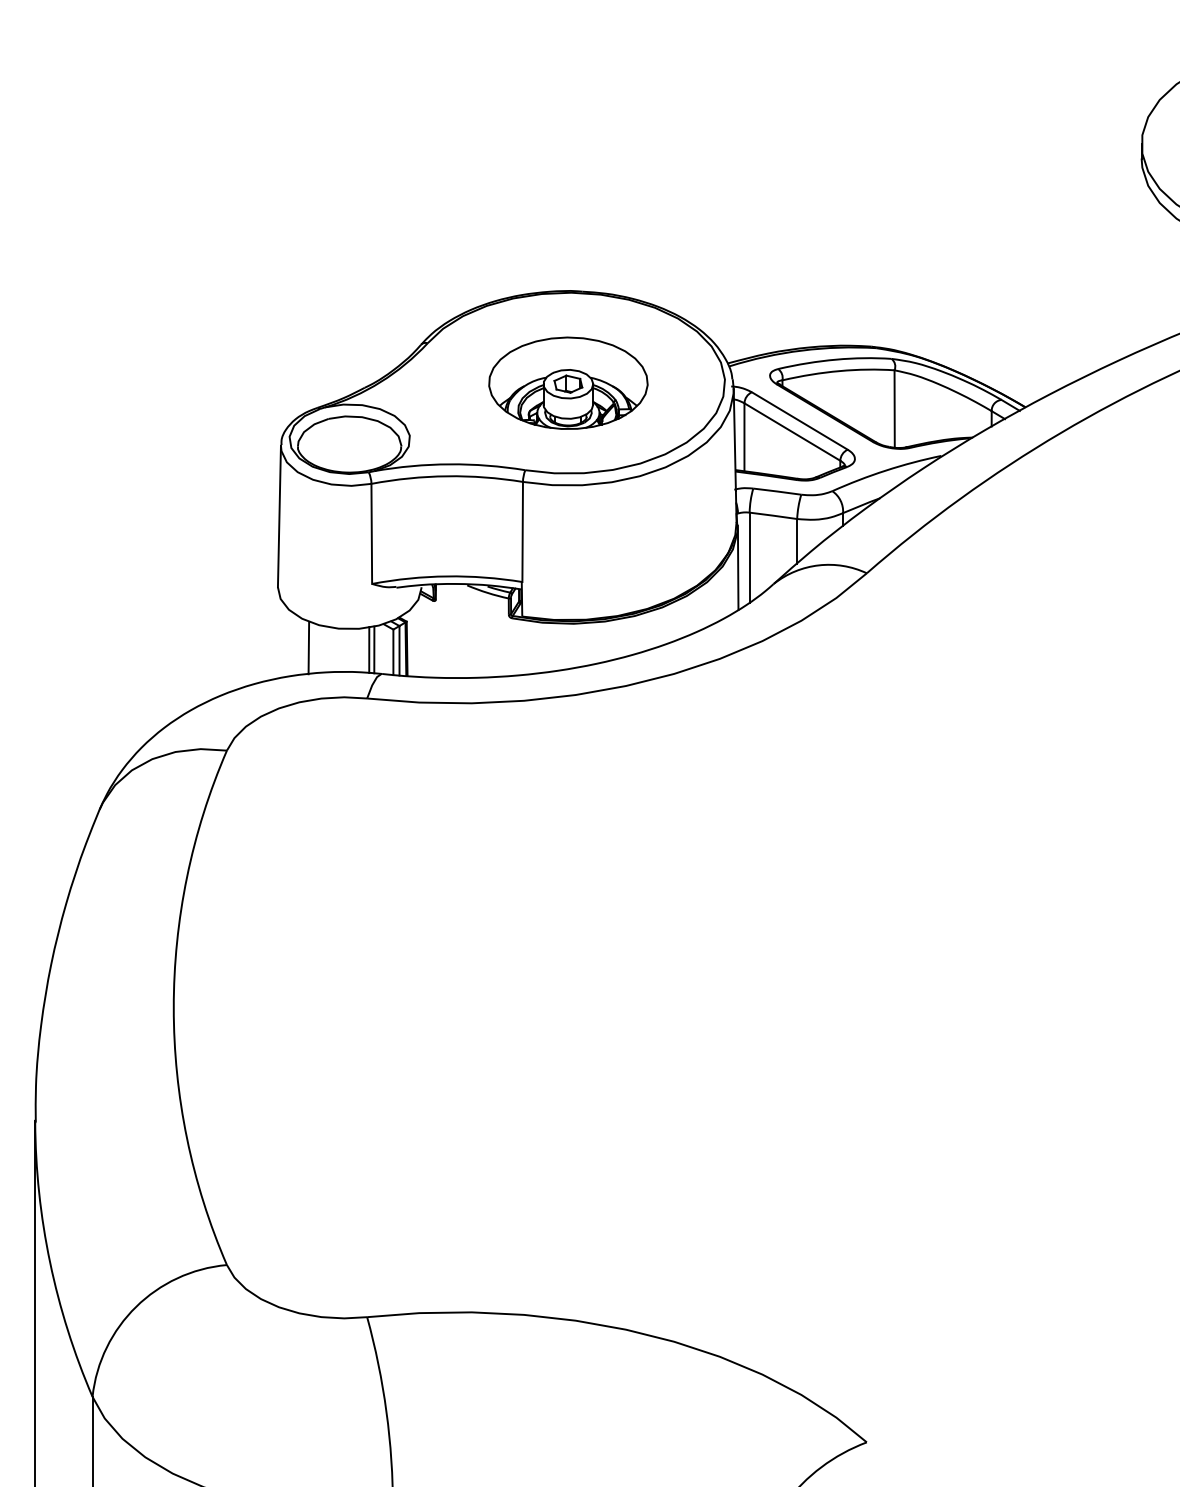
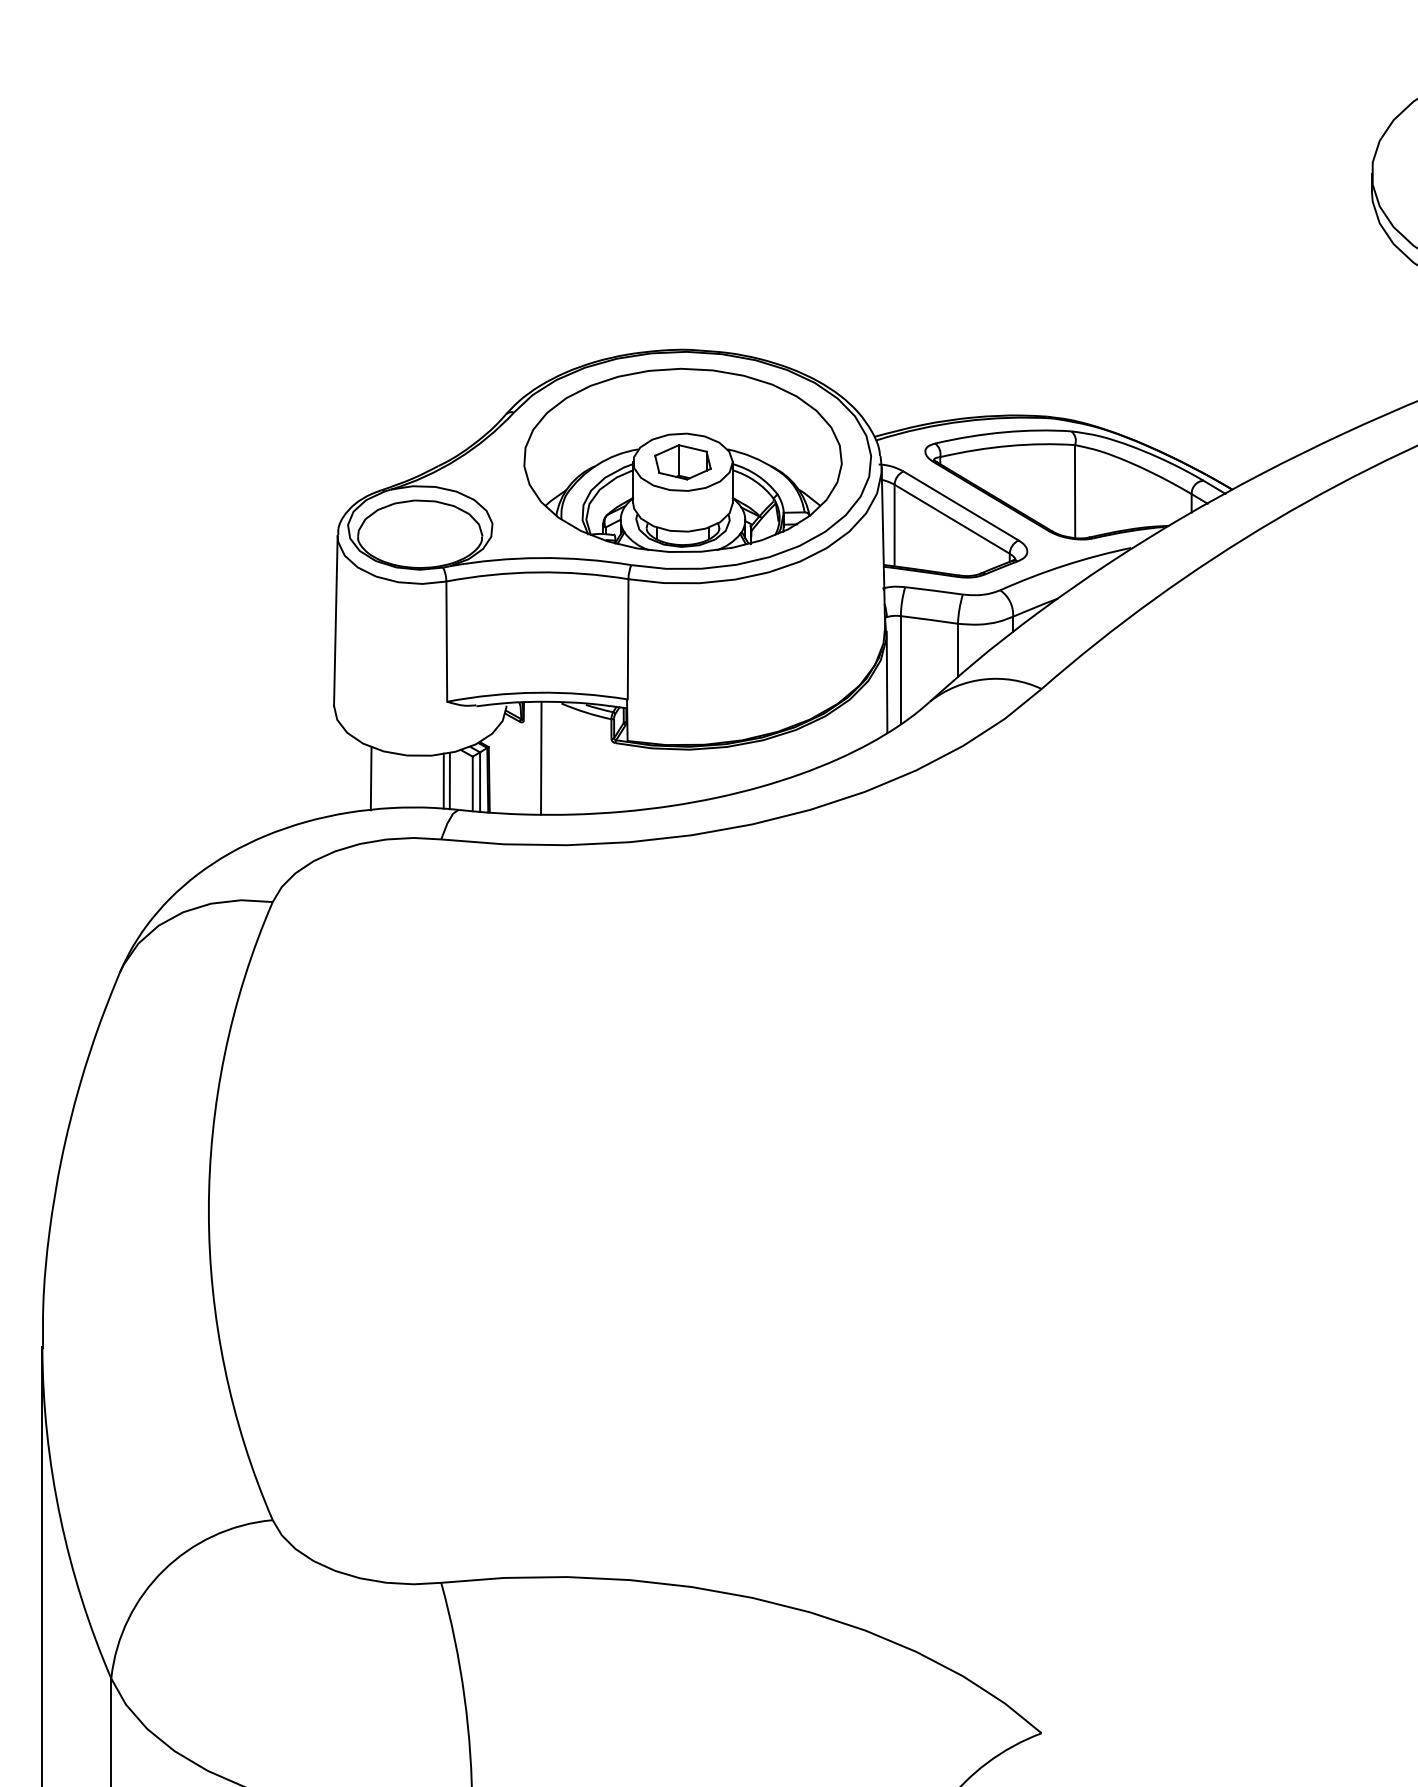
part: (568, 383) -> (683, 460), size x1.67
line: (450, 630) -> (541, 757), added

